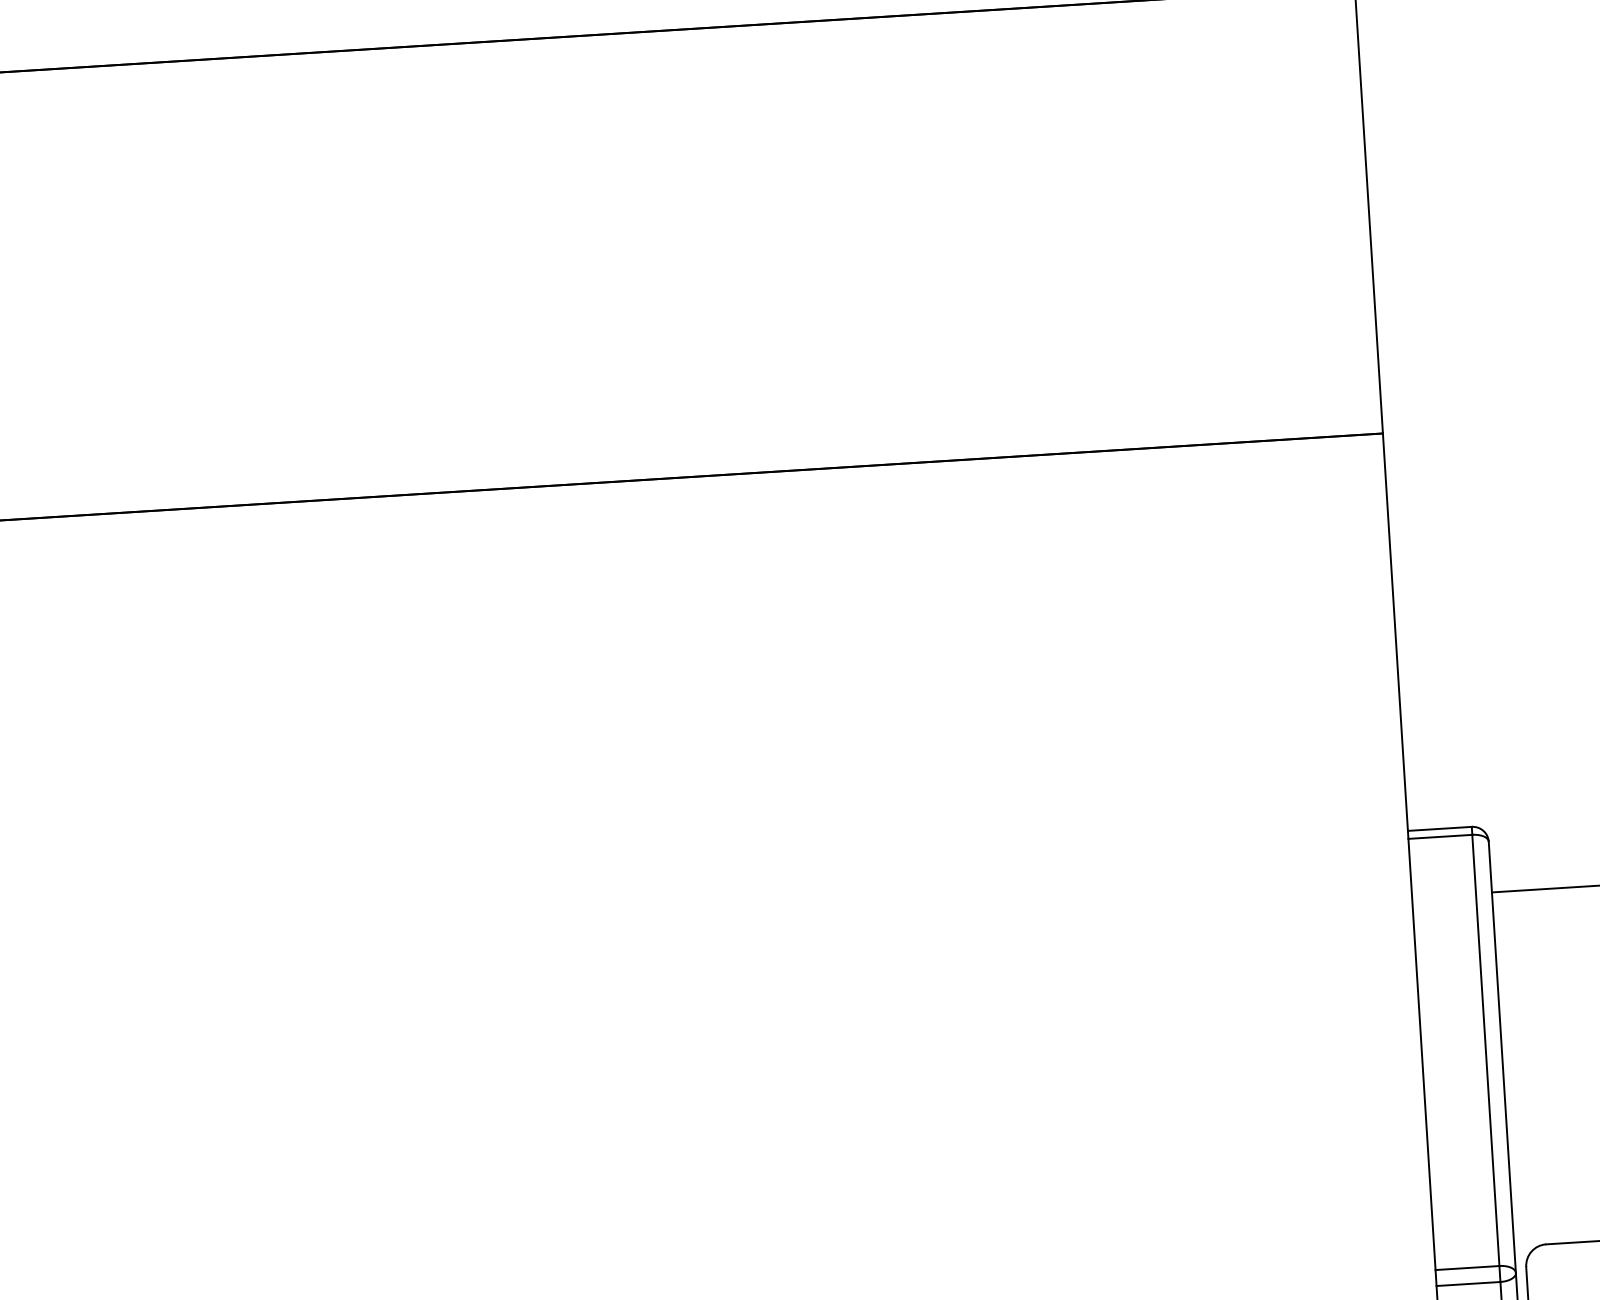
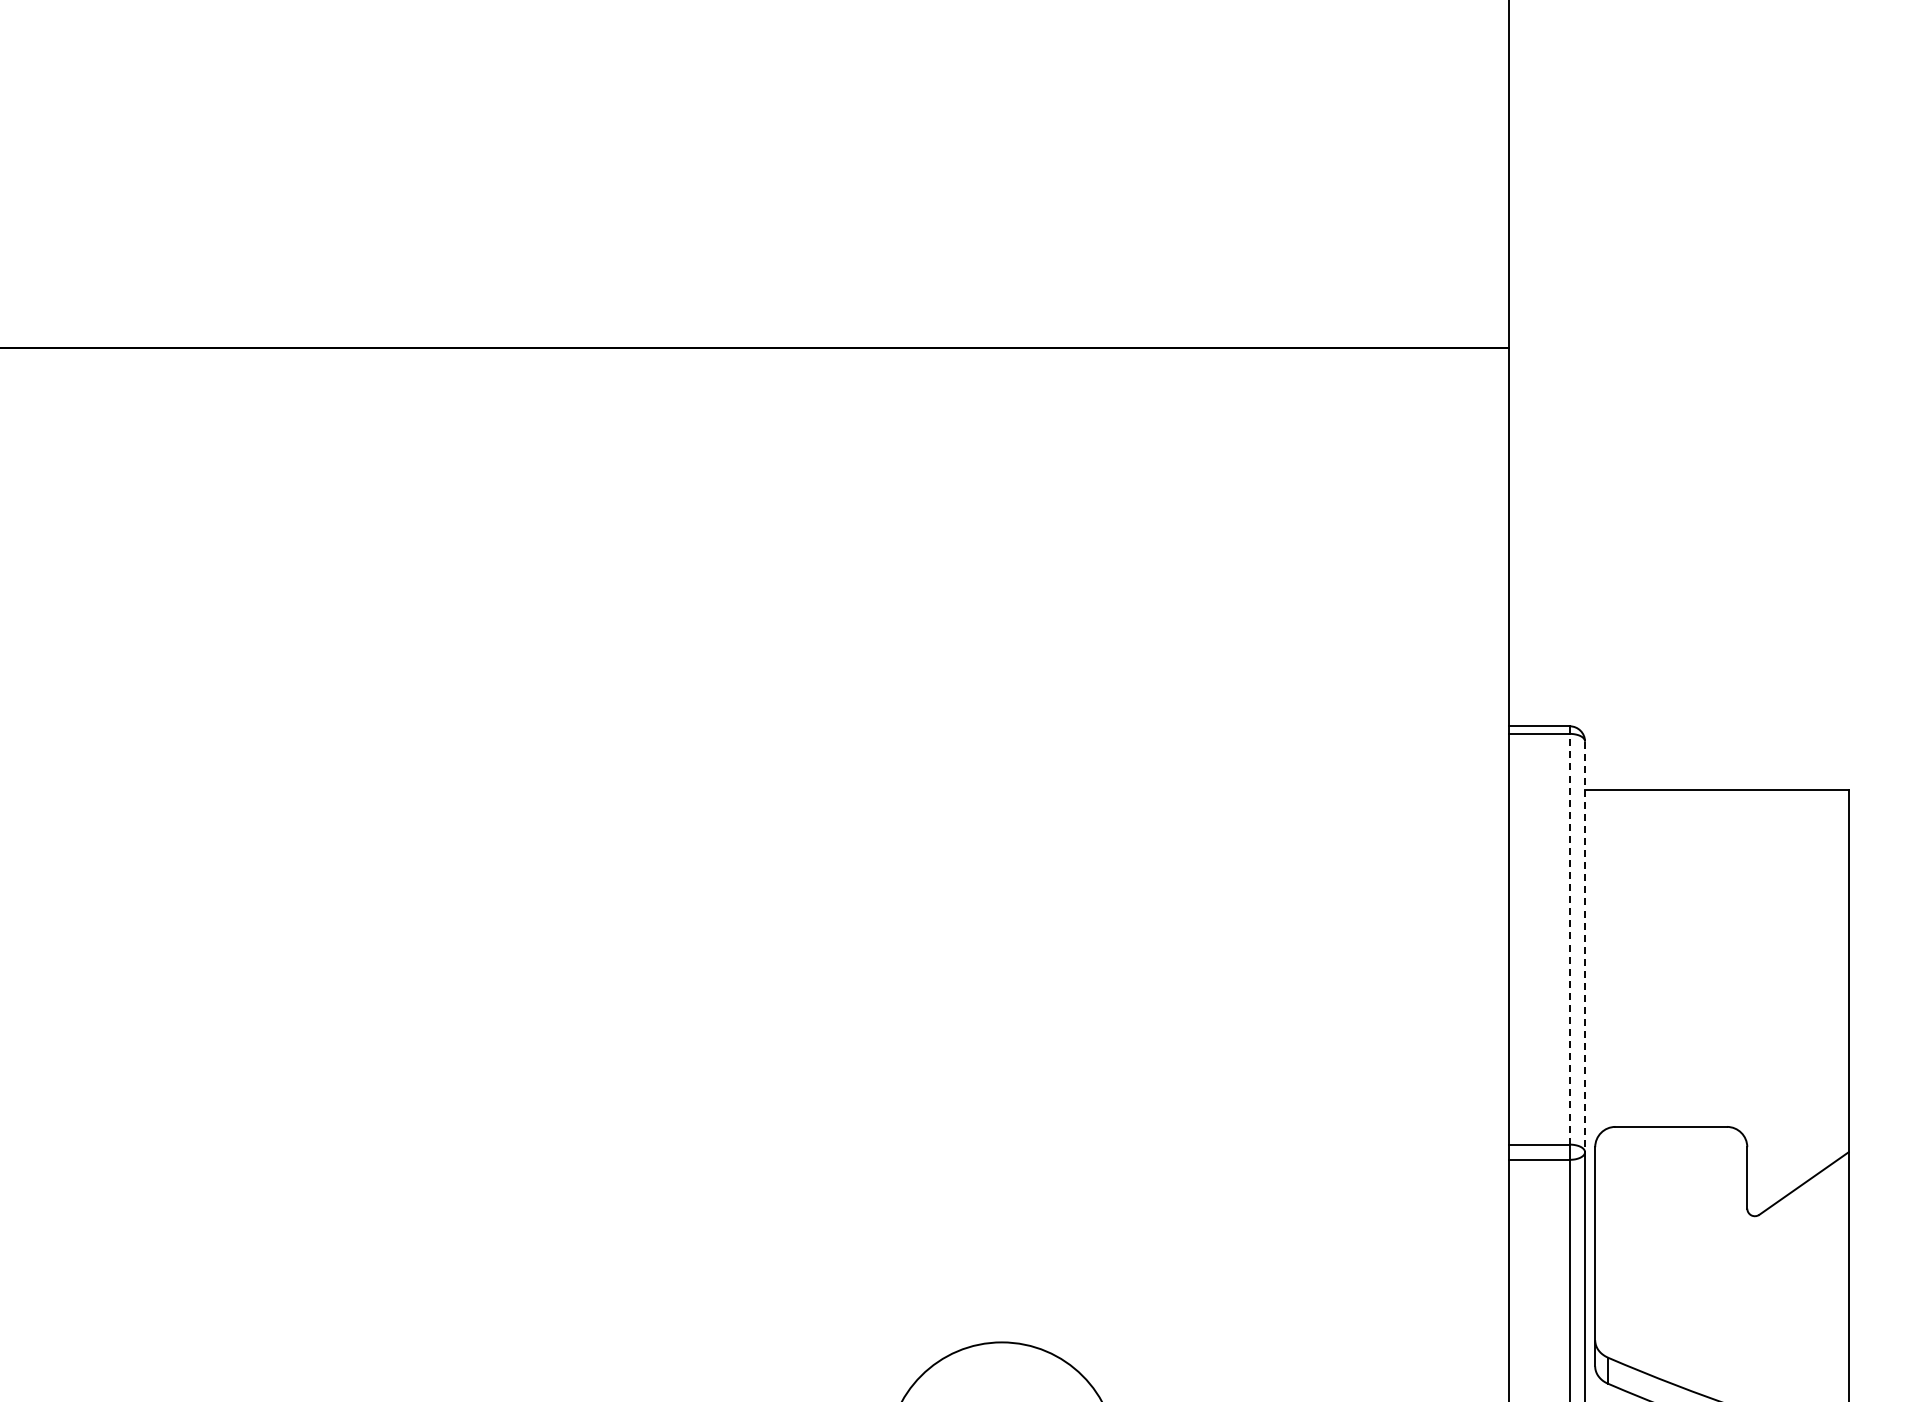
line: (1485, 1049) -> (1569, 938), solid -> dashed
line: (1502, 1058) -> (1585, 947), solid -> dashed

